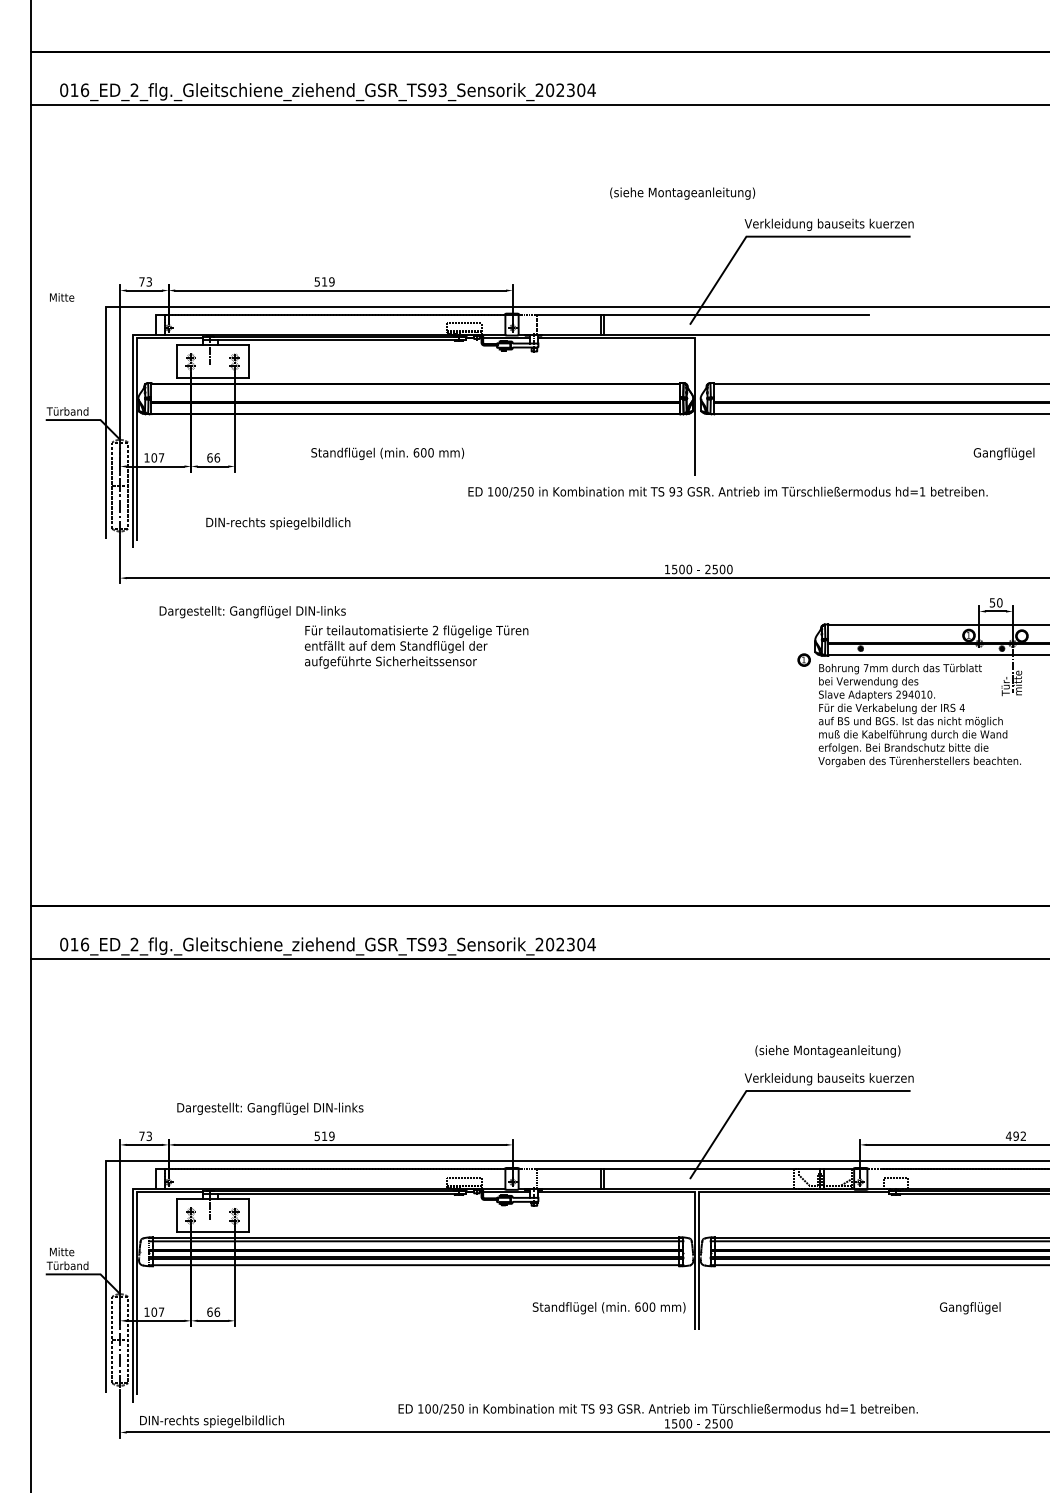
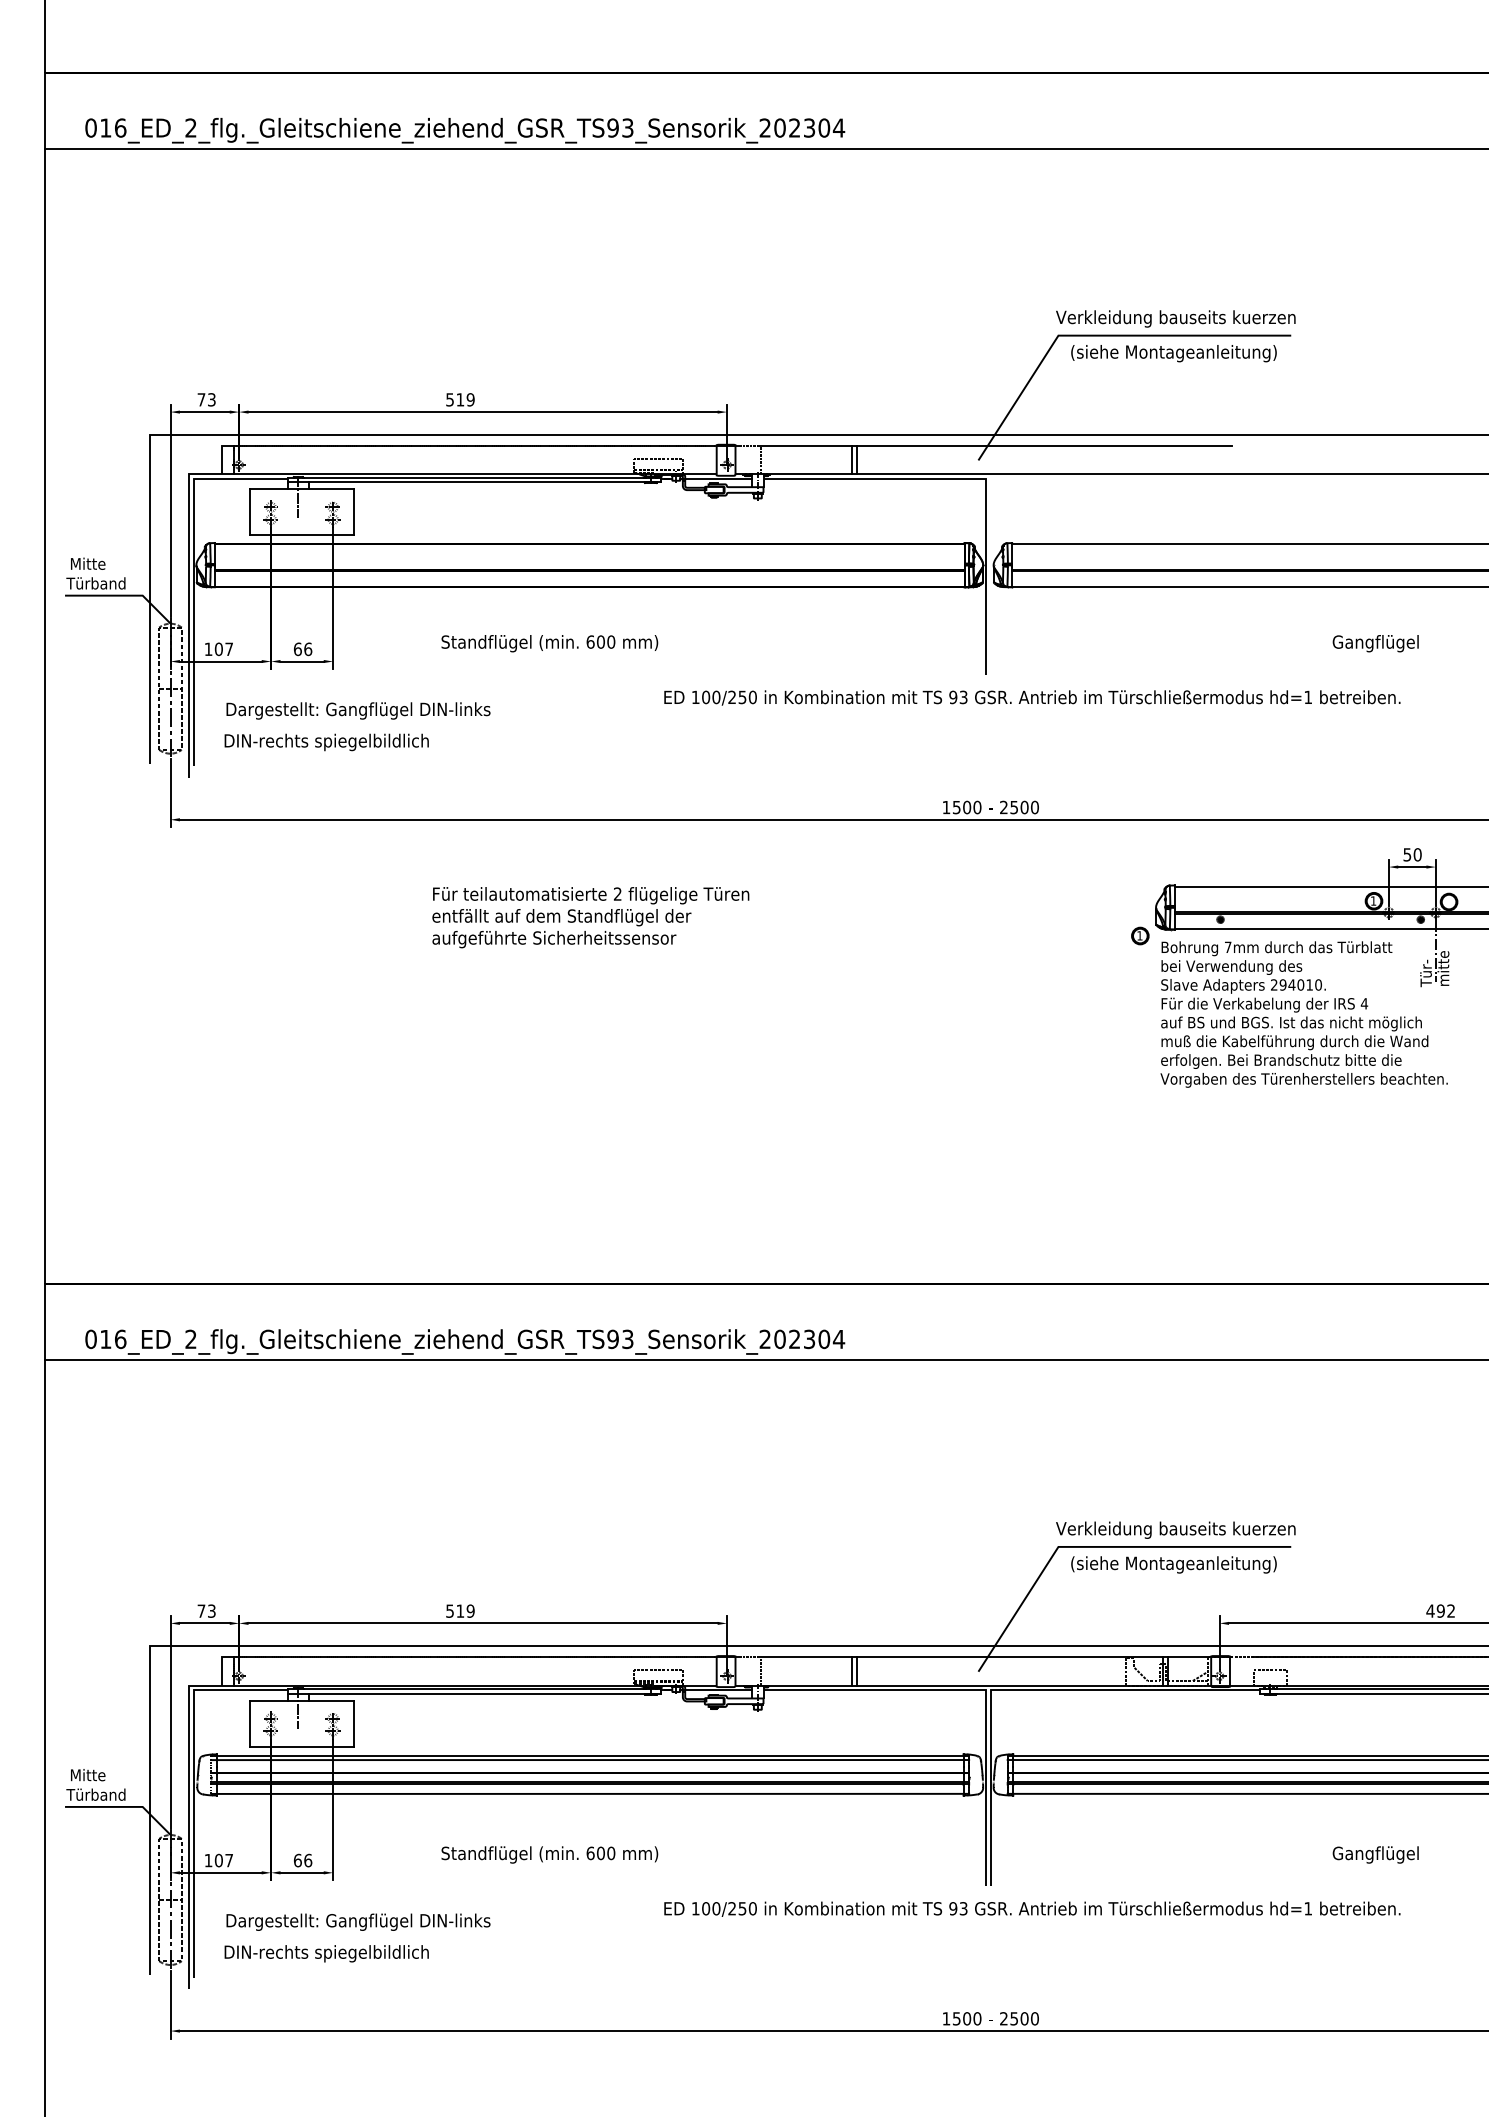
text: (682, 193) -> (1173, 353), moved
text: (62, 297) -> (88, 563), moved
text: (1003, 453) -> (1375, 643), moved
text: (278, 523) -> (326, 742), moved
text: (252, 611) -> (358, 710), moved
text: (827, 1051) -> (1173, 1564), moved
text: (270, 1108) -> (358, 1921), moved
text: (608, 1307) -> (549, 1854), moved
text: (658, 1408) -> (1032, 1908), moved
text: (211, 1421) -> (326, 1953), moved

